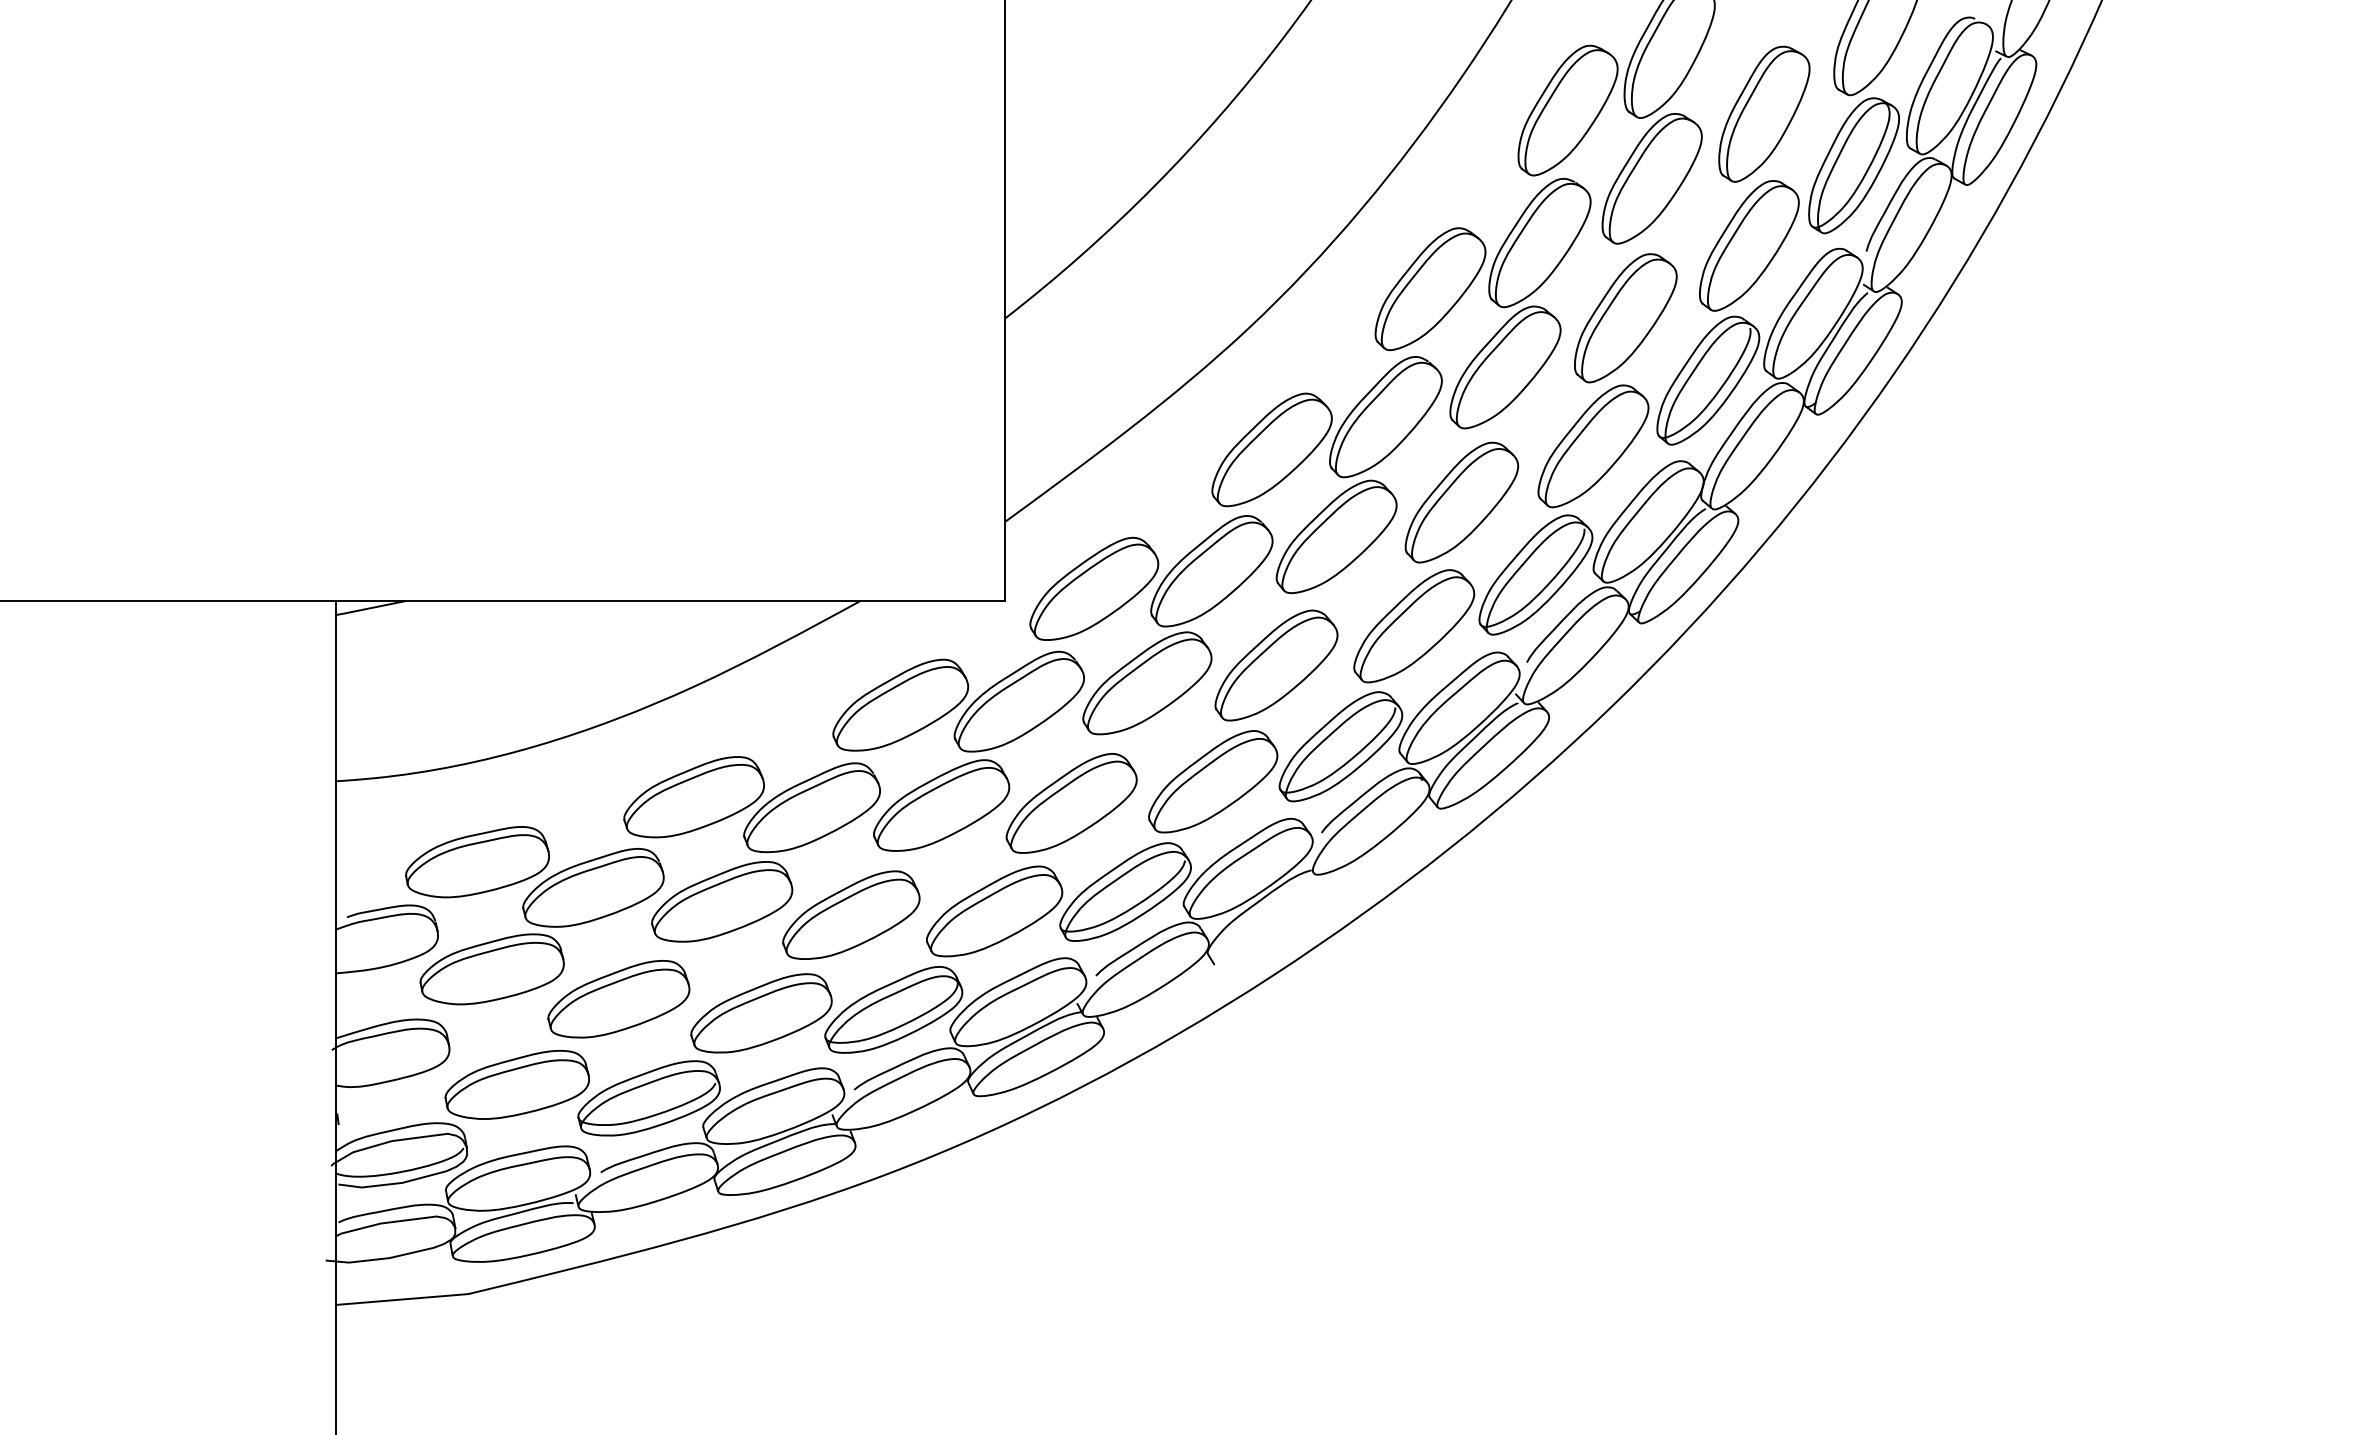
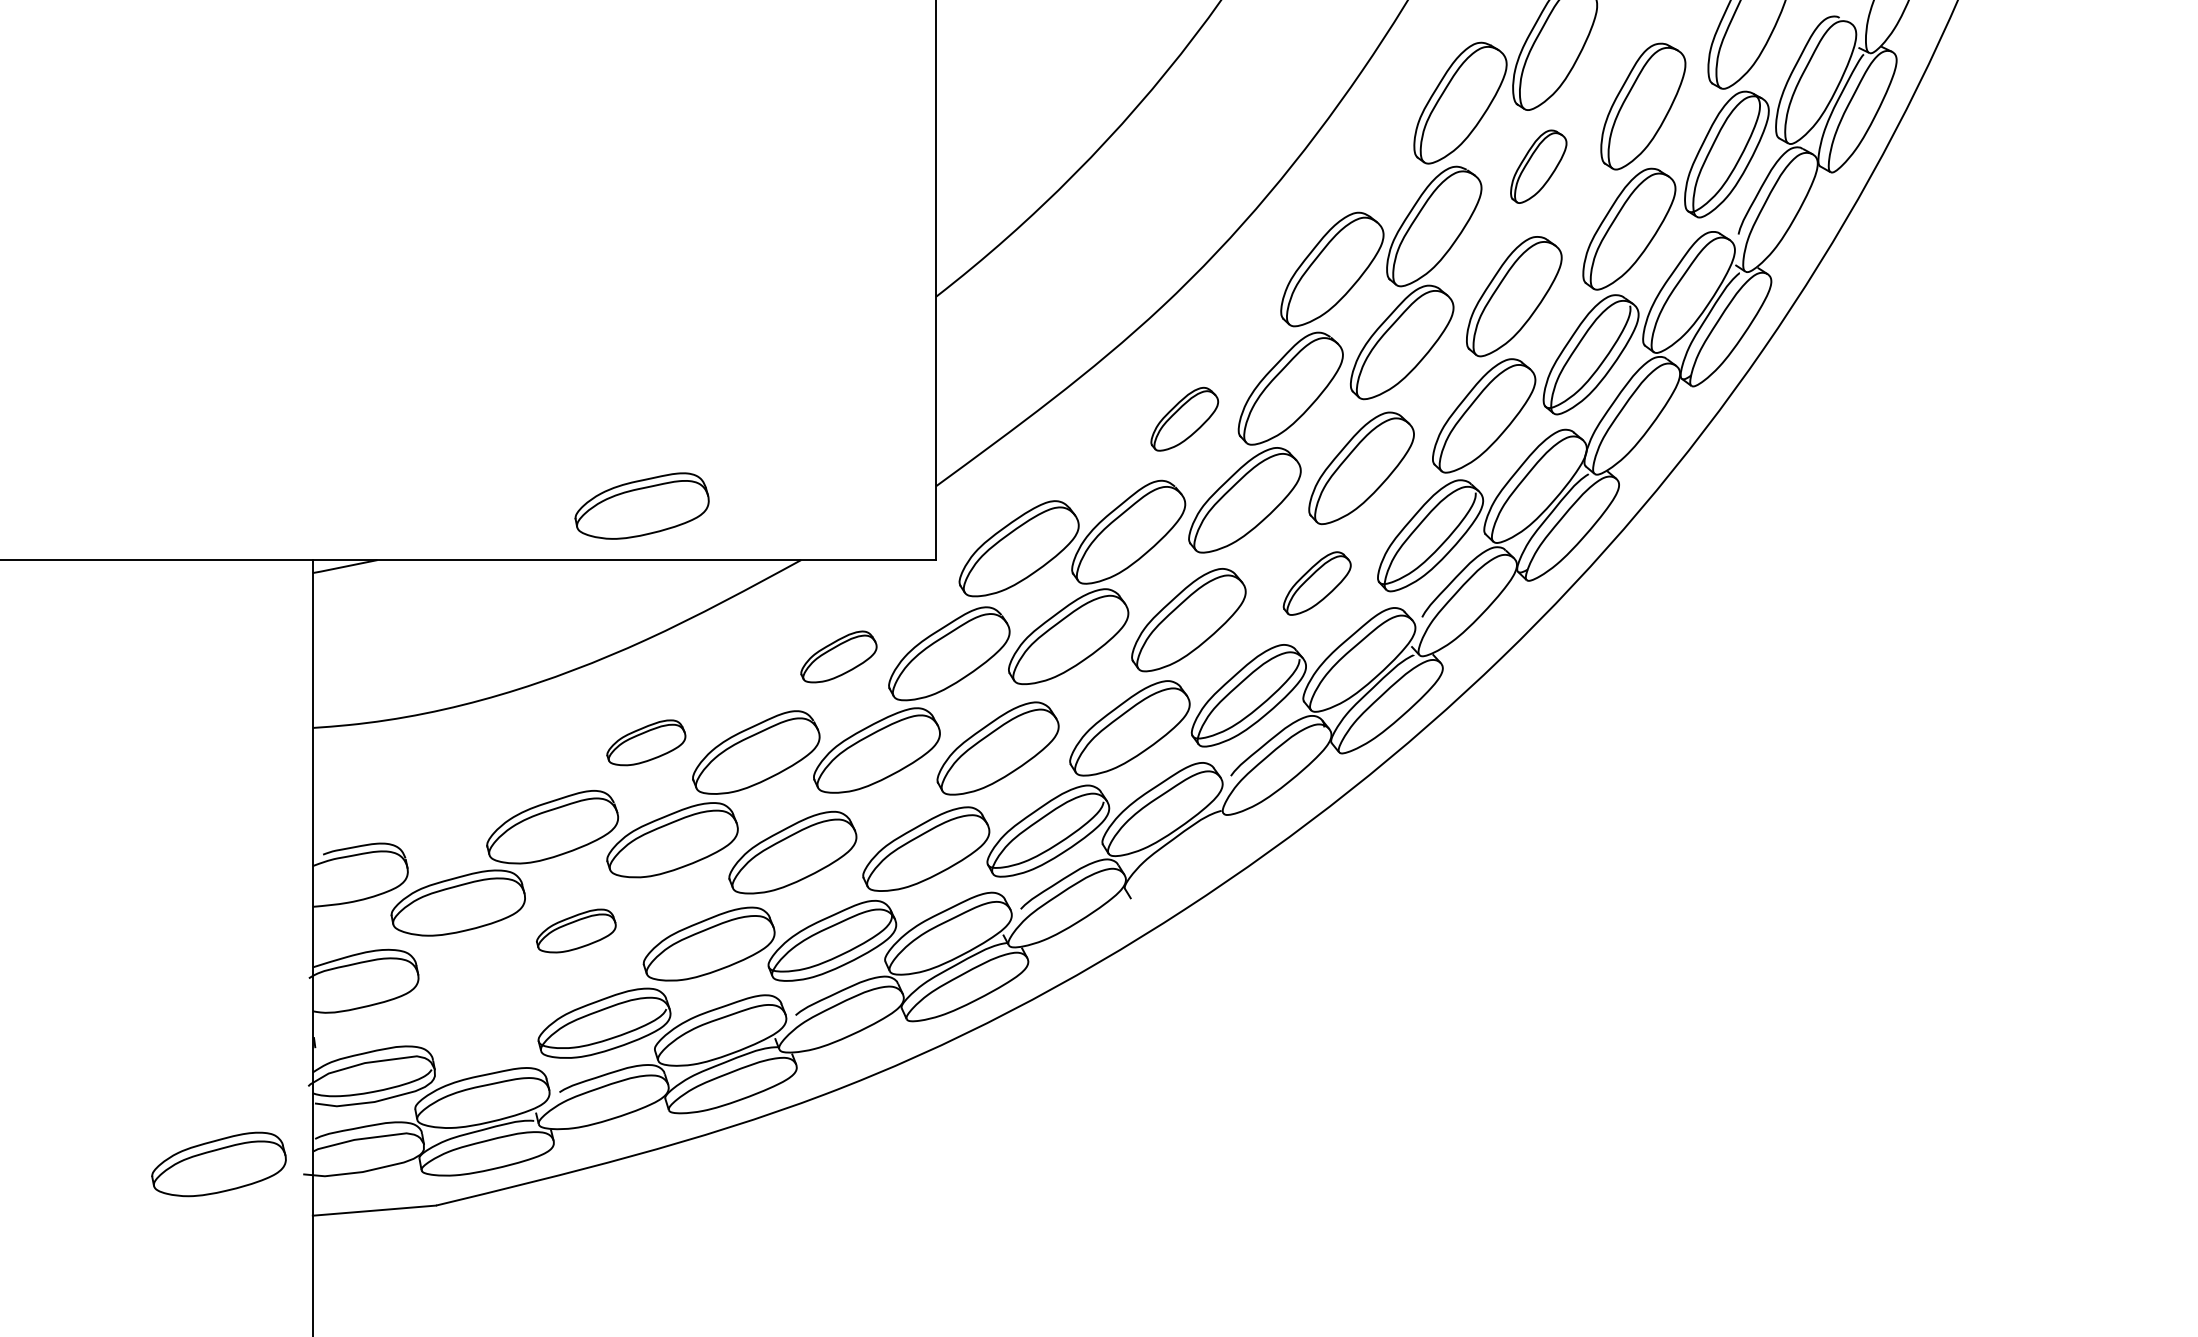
part: (1651, 178) -> (1538, 166), size x0.6
part: (1271, 449) -> (1184, 418), size x0.6
part: (1414, 626) -> (1317, 583), size x0.6
part: (900, 704) -> (838, 656), size x0.6
part: (693, 797) -> (645, 743), size x0.6
part: (477, 862) -> (642, 506), moved
part: (618, 999) -> (575, 931), size x0.6
part: (516, 1084) -> (218, 1164), moved

